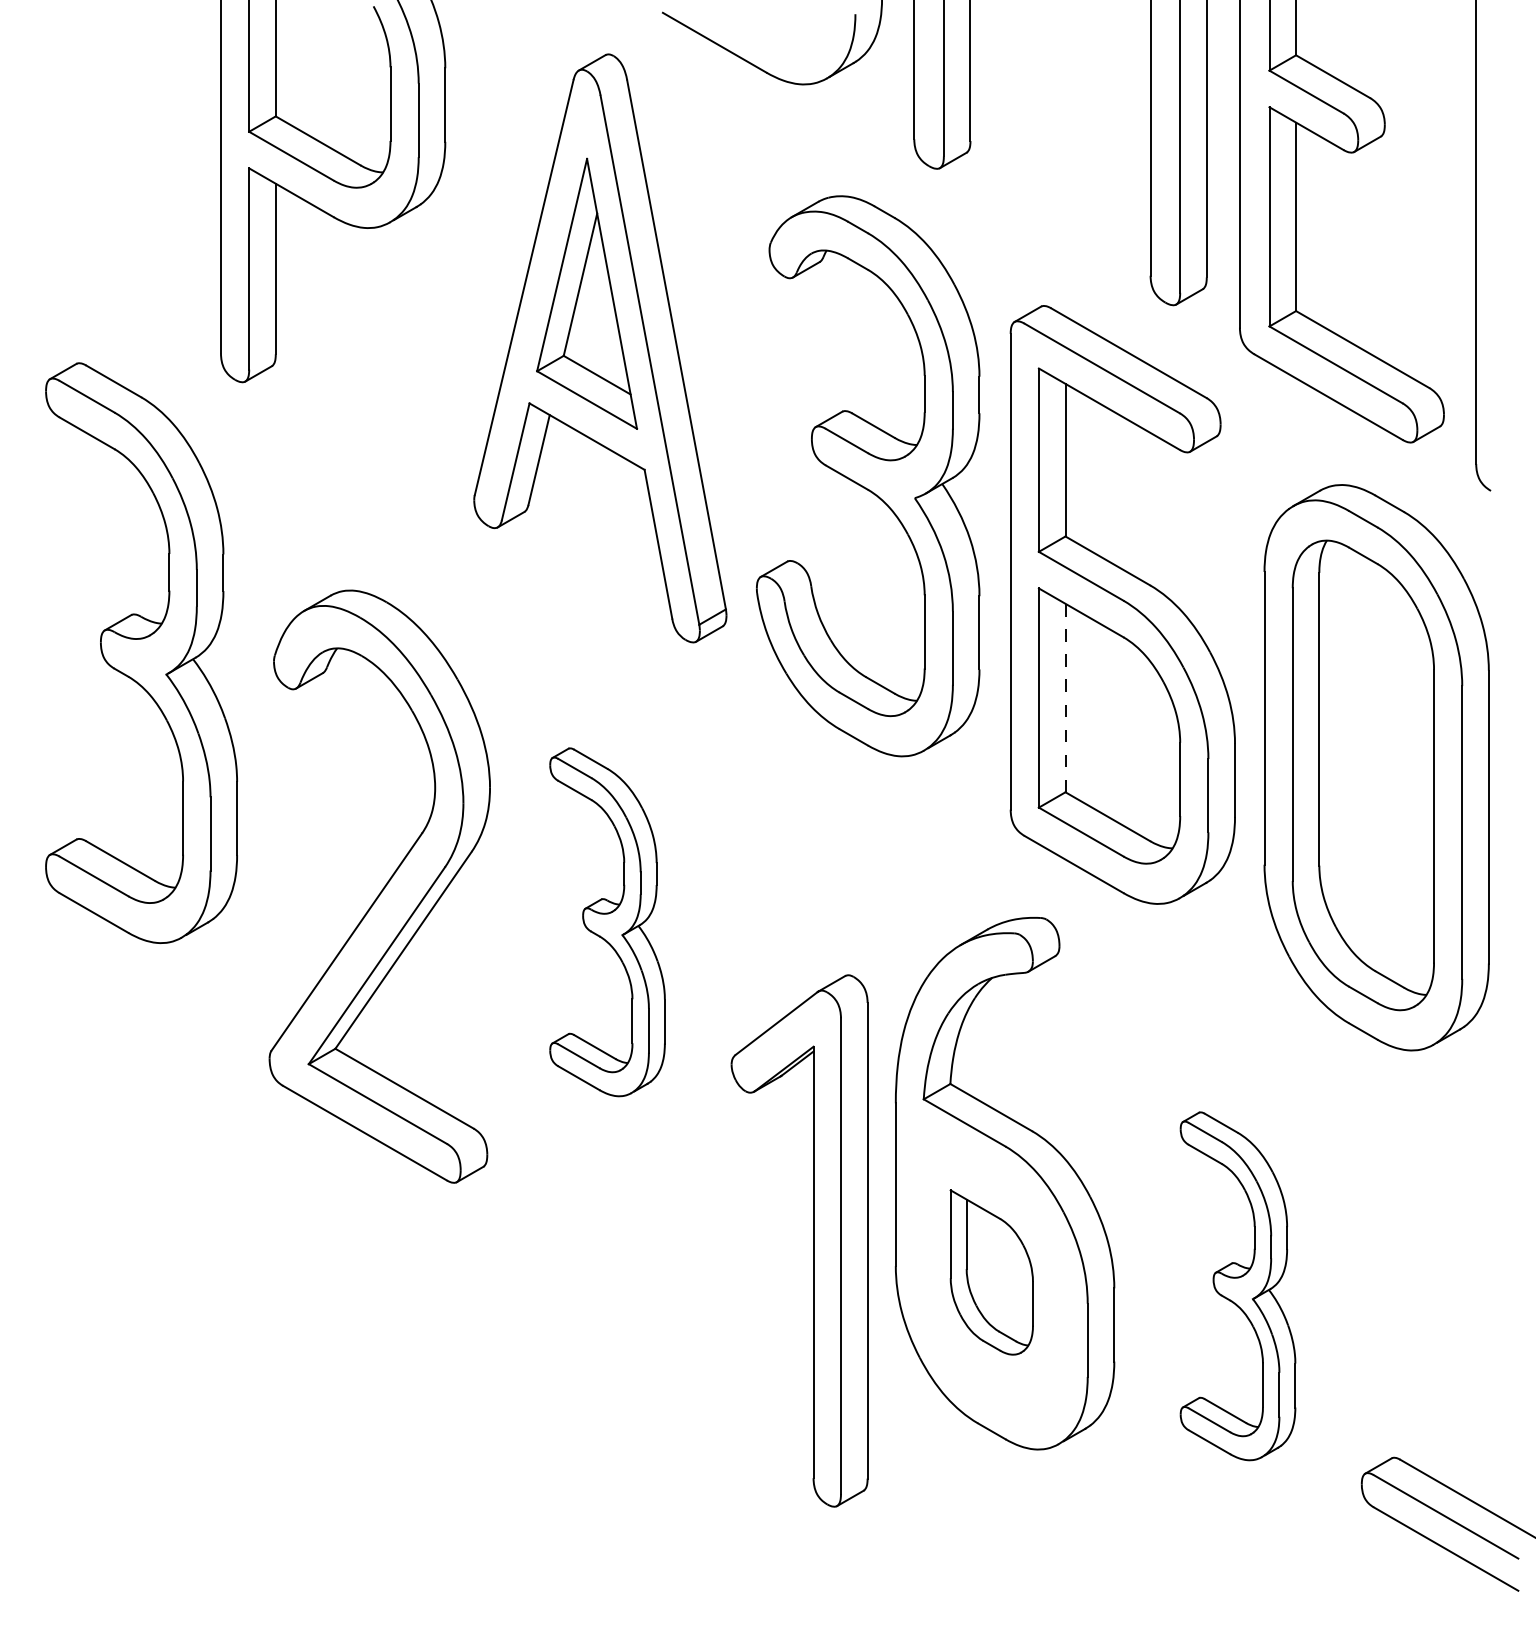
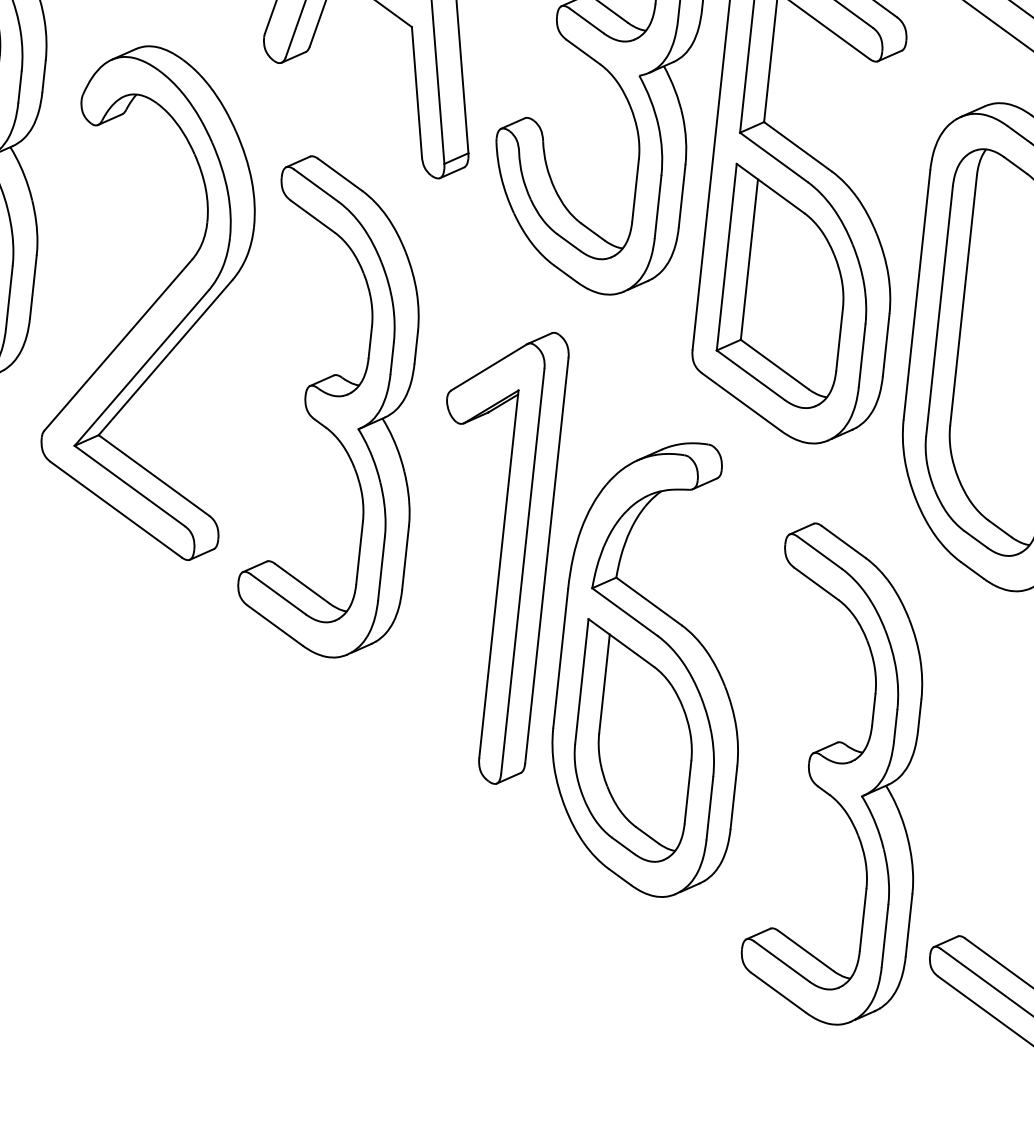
line: (1065, 697) -> (749, 259), dashed -> solid
part: (379, 886) -> (150, 301), moved
part: (607, 922) -> (339, 408), size x1.67
part: (813, 1240) -> (500, 555), moved
part: (991, 1272) -> (634, 741), size x1.67
part: (1237, 1286) -> (842, 776), size x1.67

